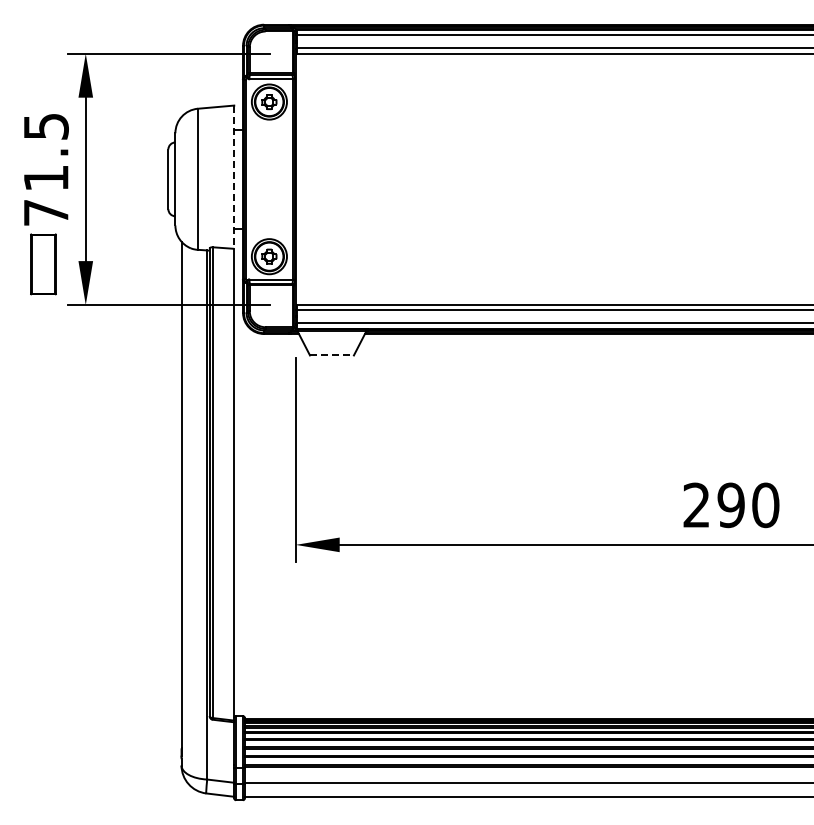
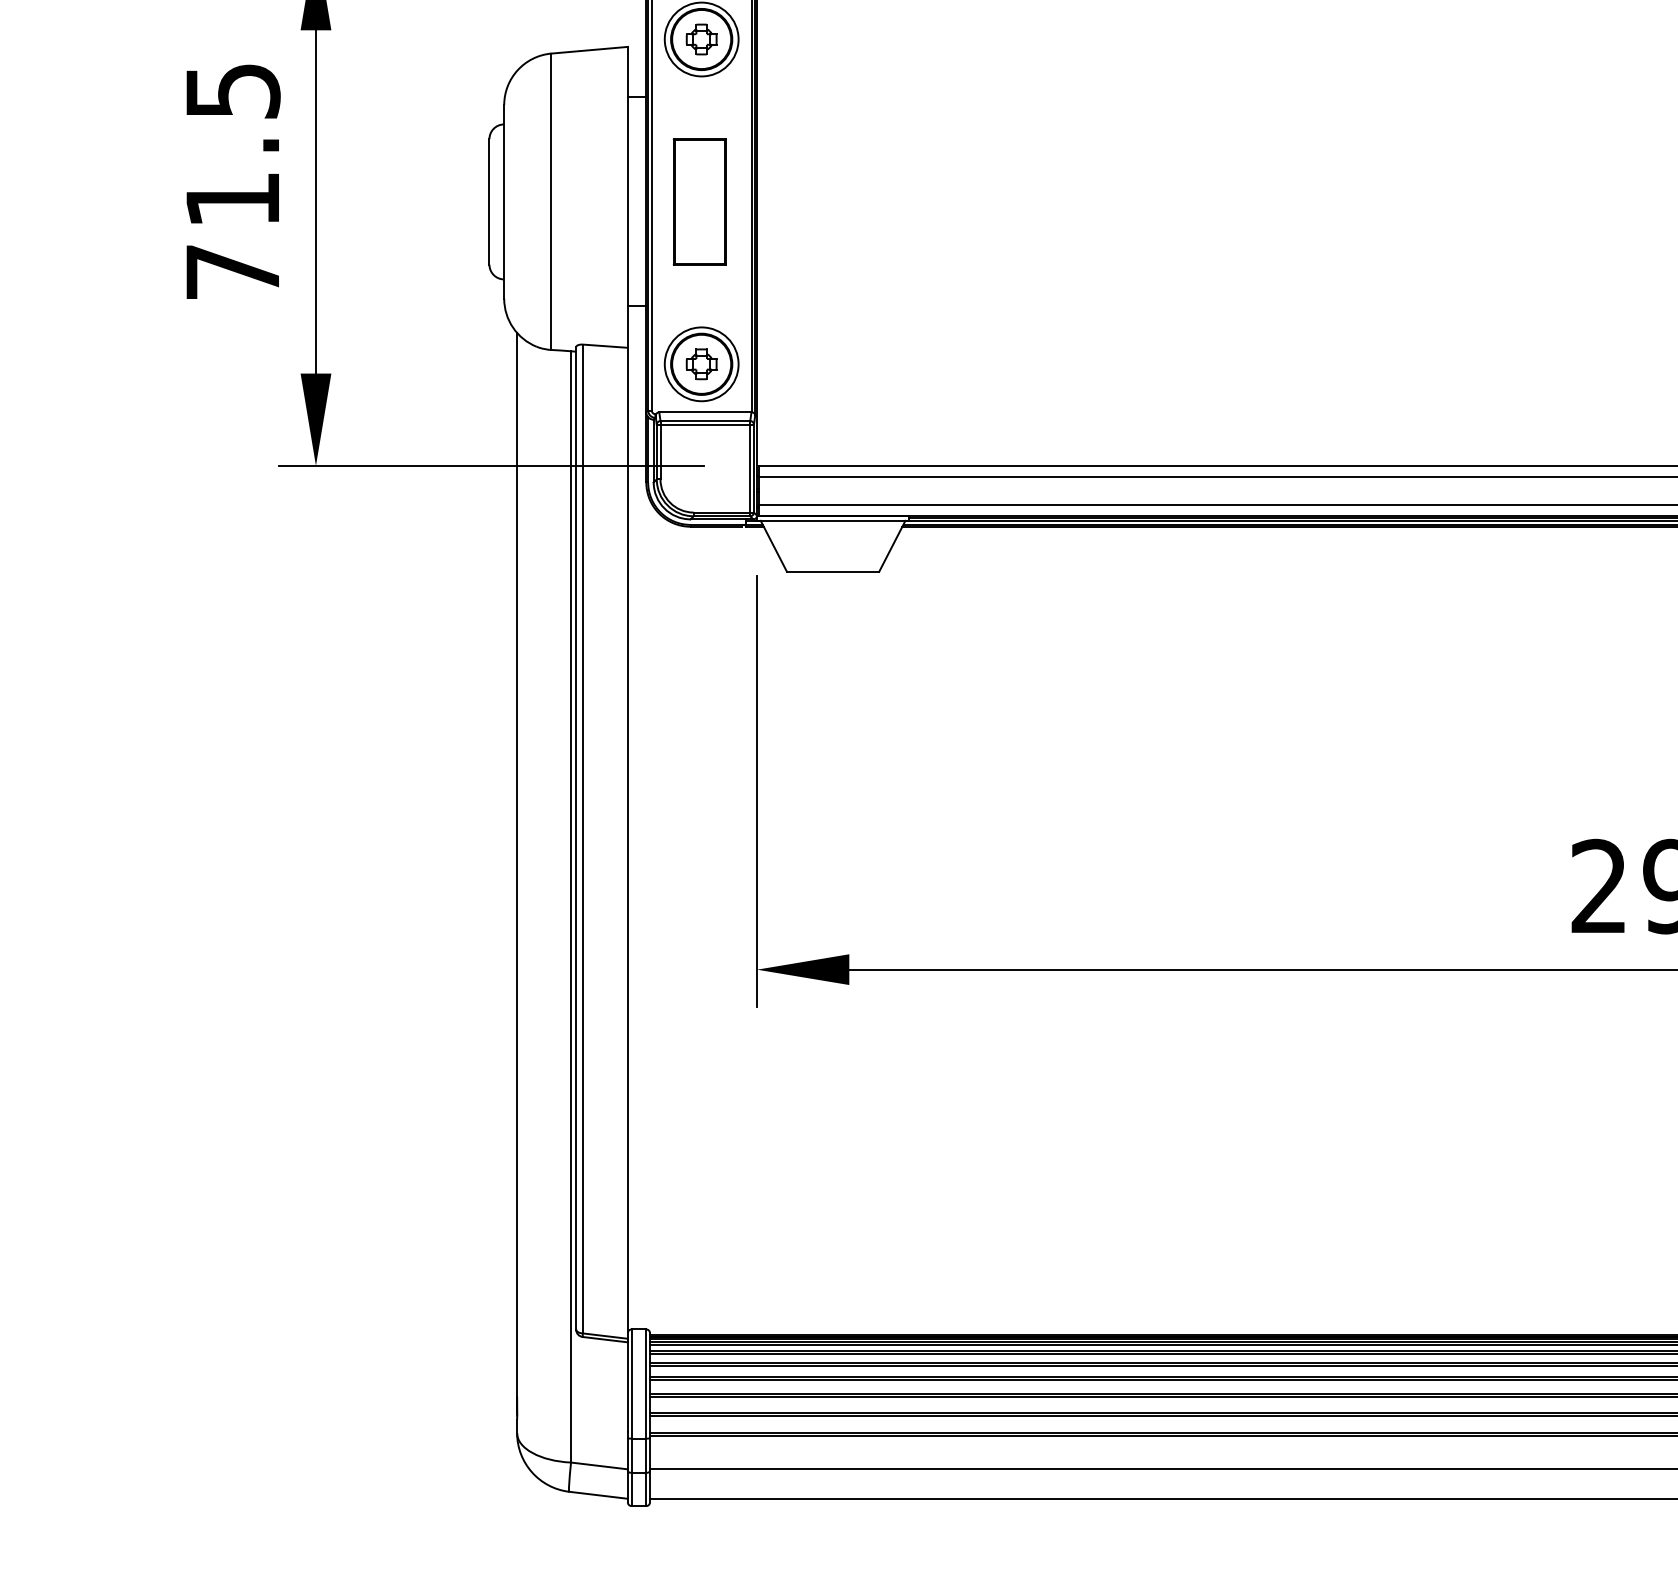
line: (234, 177) -> (628, 197), dashed -> solid
part: (43, 264) -> (699, 202), moved
line: (331, 355) -> (832, 571), dashed -> solid

